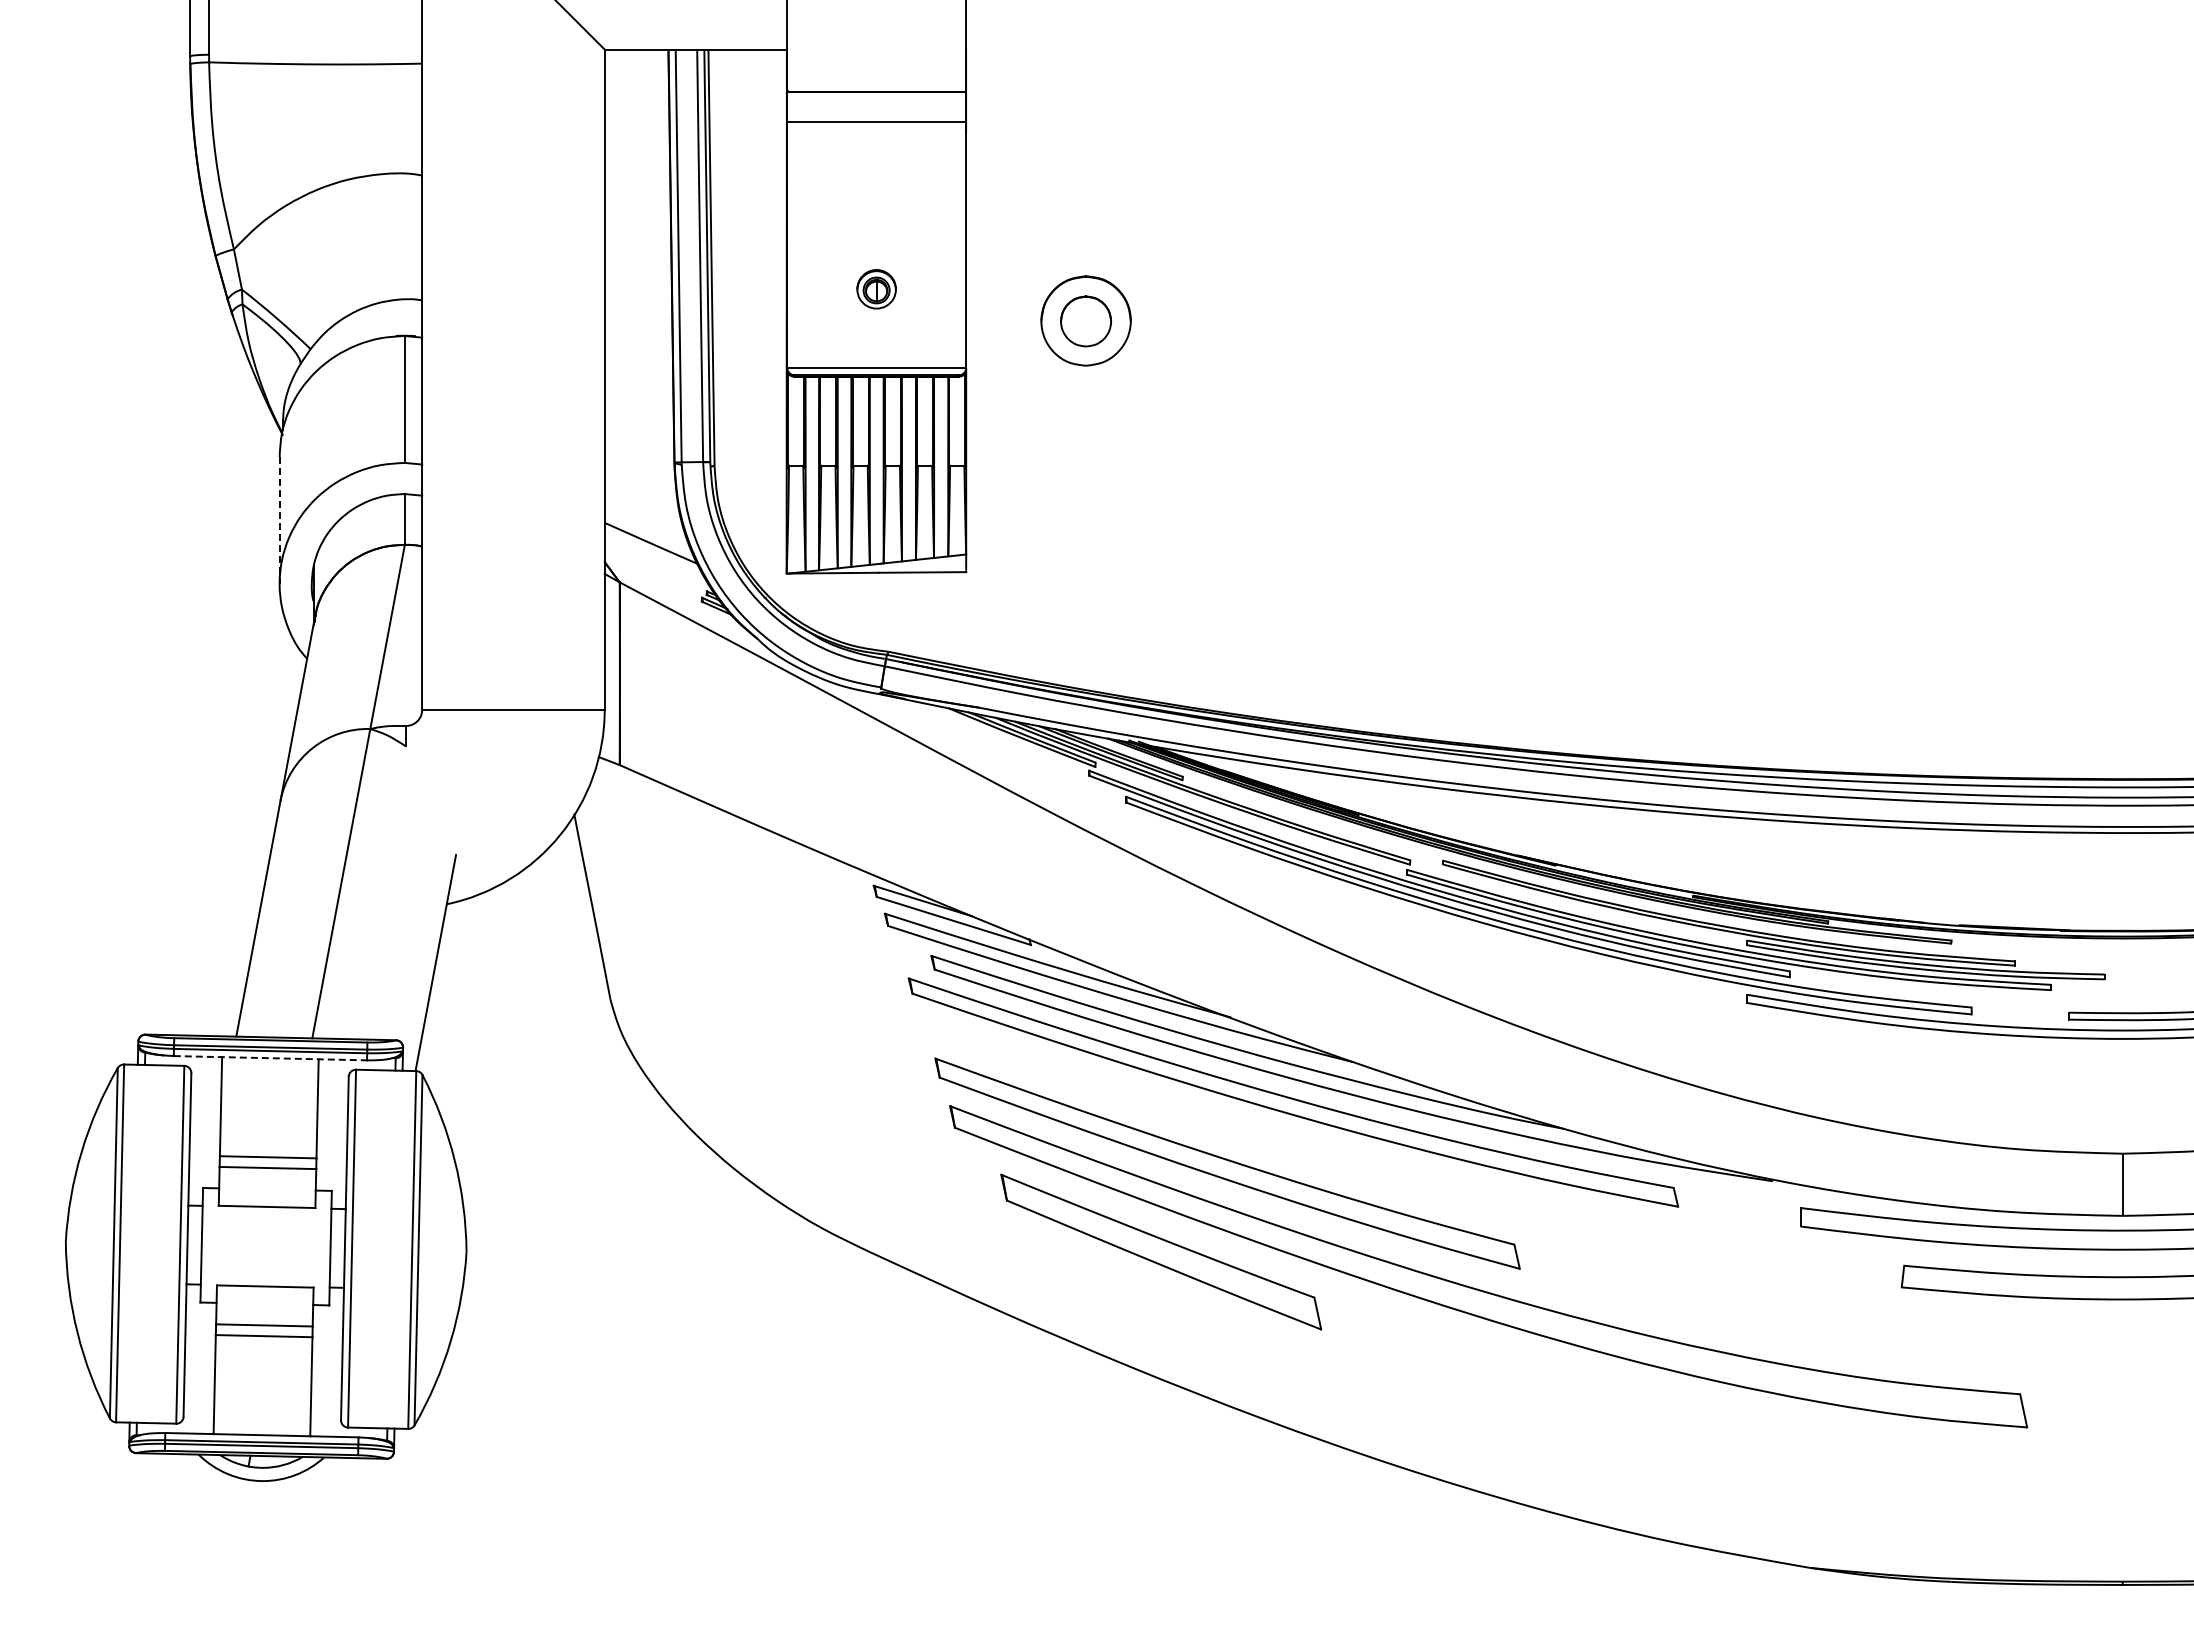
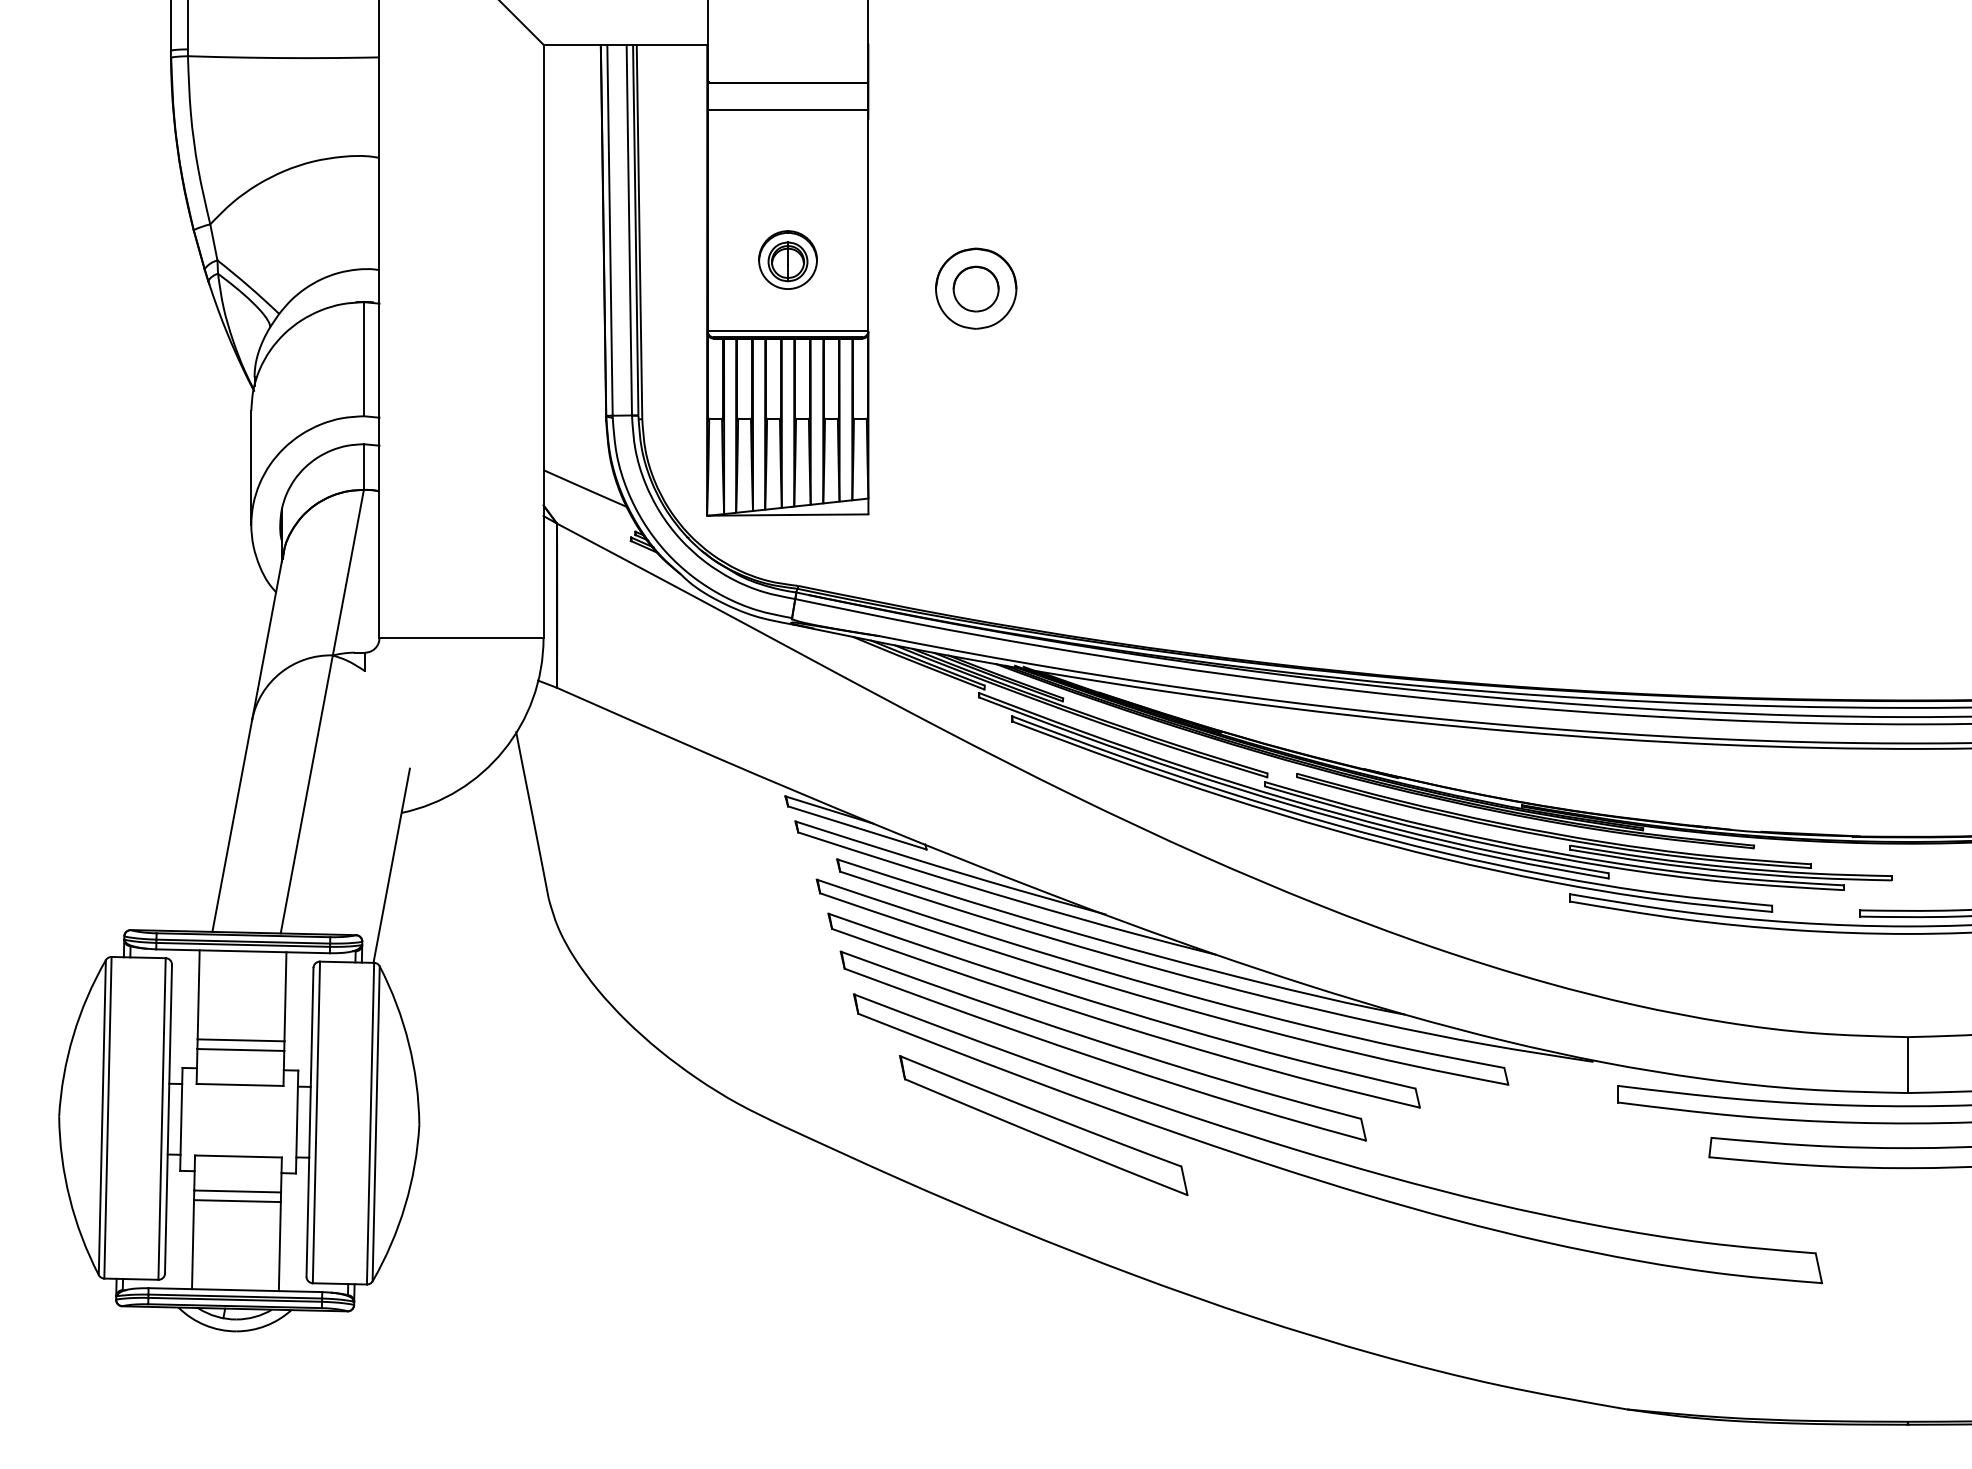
part: (876, 289) -> (787, 260), size x1.67
line: (279, 520) -> (251, 468), dashed -> solid
line: (270, 1058) -> (243, 951), dashed -> solid
part: (1250, 1124) -> (1123, 1010), added

